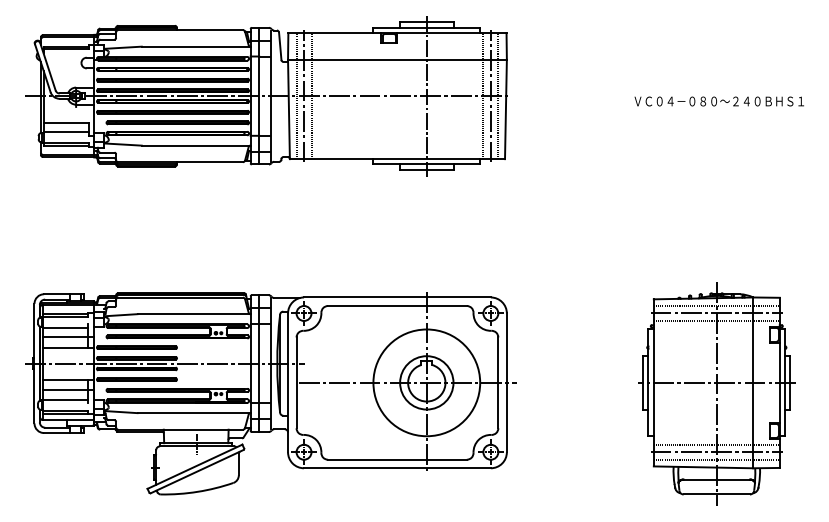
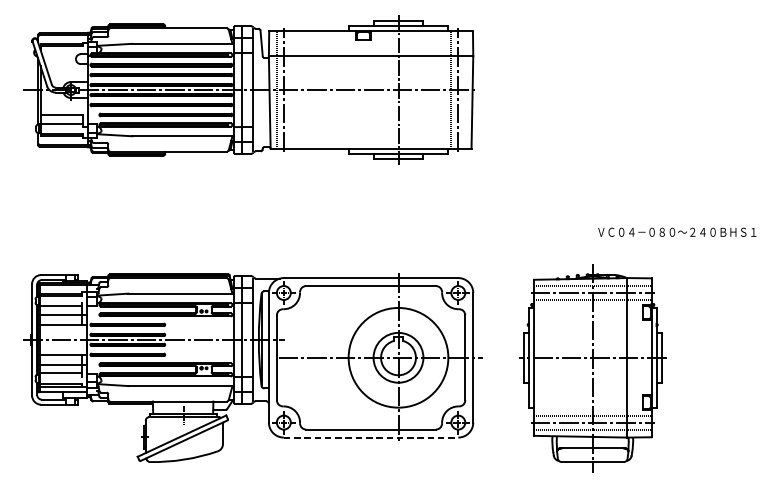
line: (311, 96) -> (290, 90), removed
line: (498, 96) -> (465, 90), removed
text: (718, 101) -> (676, 232), moved
part: (716, 393) -> (592, 367), moved
line: (397, 468) -> (371, 437), solid -> dashed

